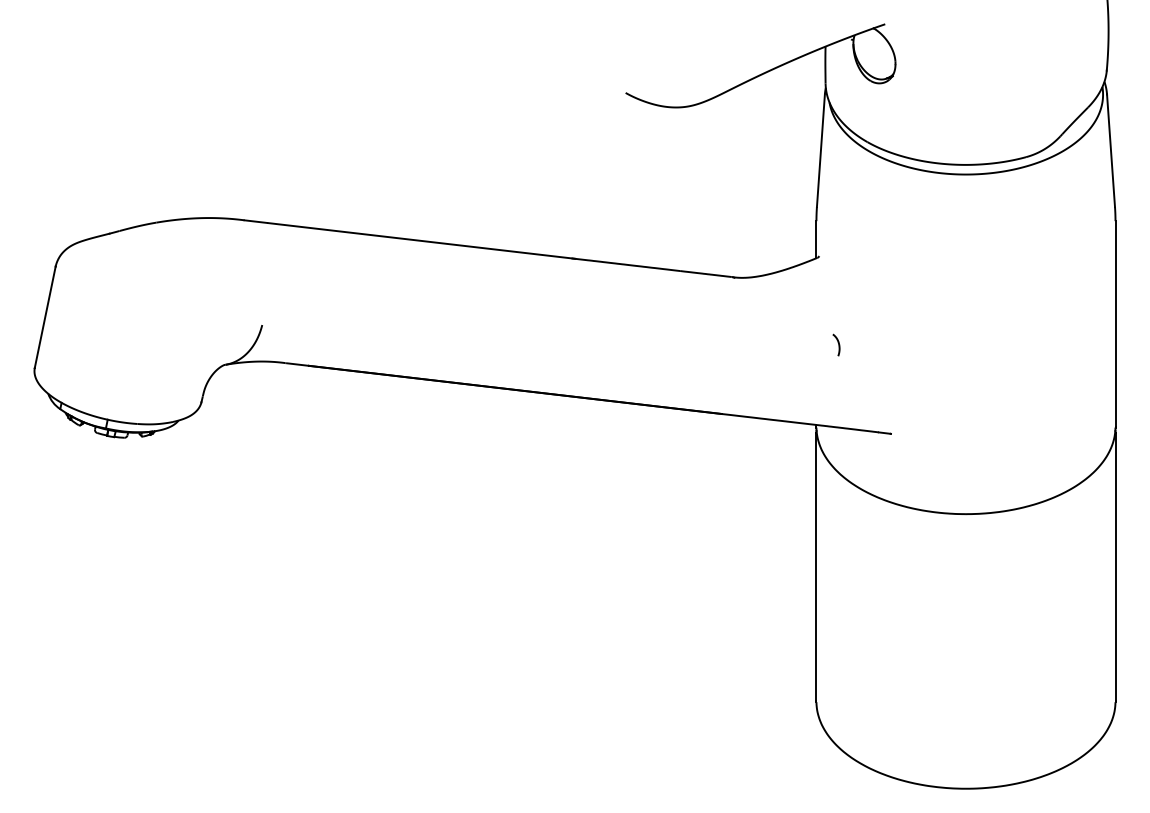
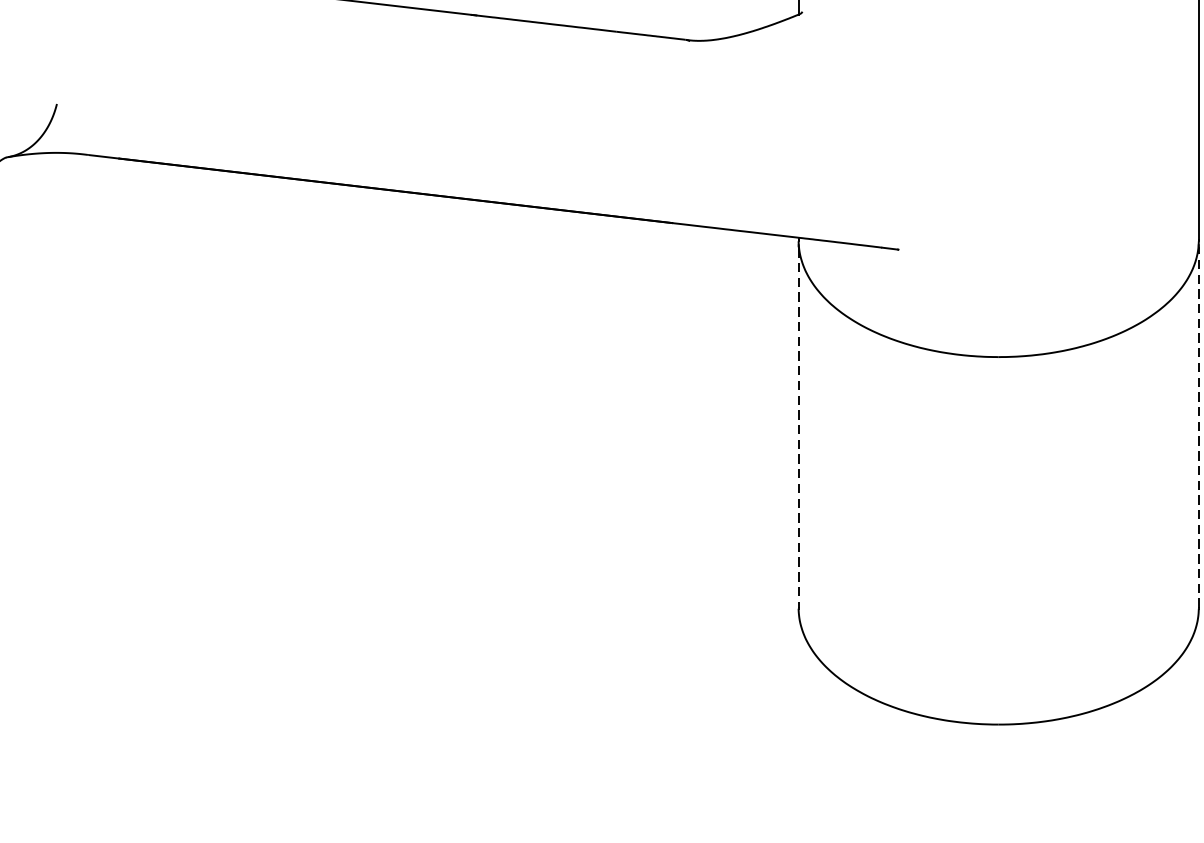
curve: (838, 344) -> (828, 130), removed
line: (1115, 566) -> (1198, 427), solid -> dashed
line: (816, 567) -> (798, 428), solid -> dashed

